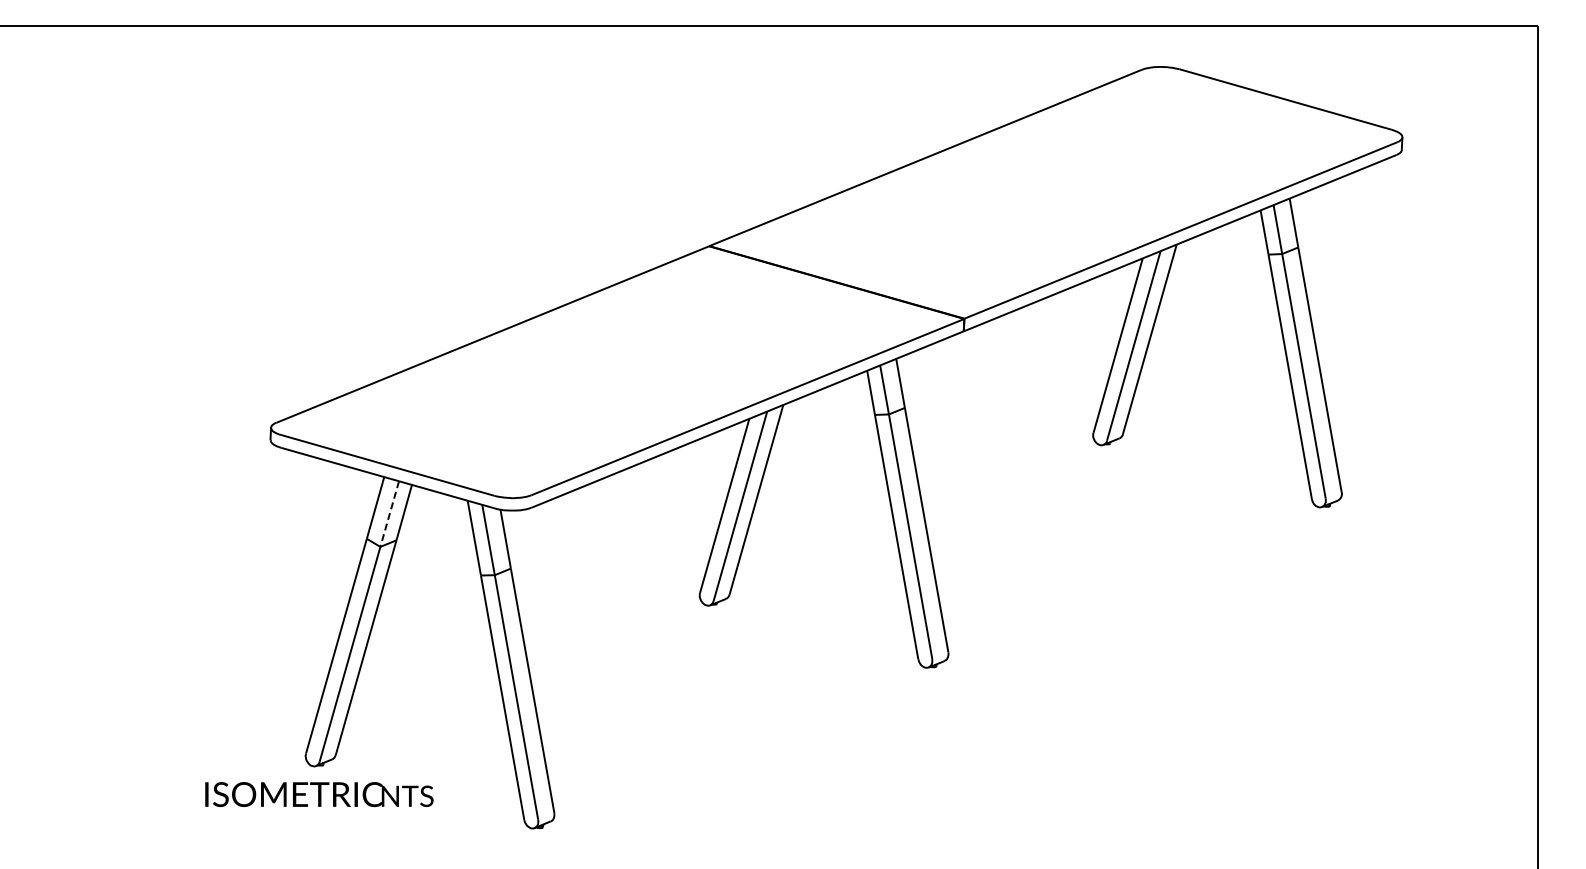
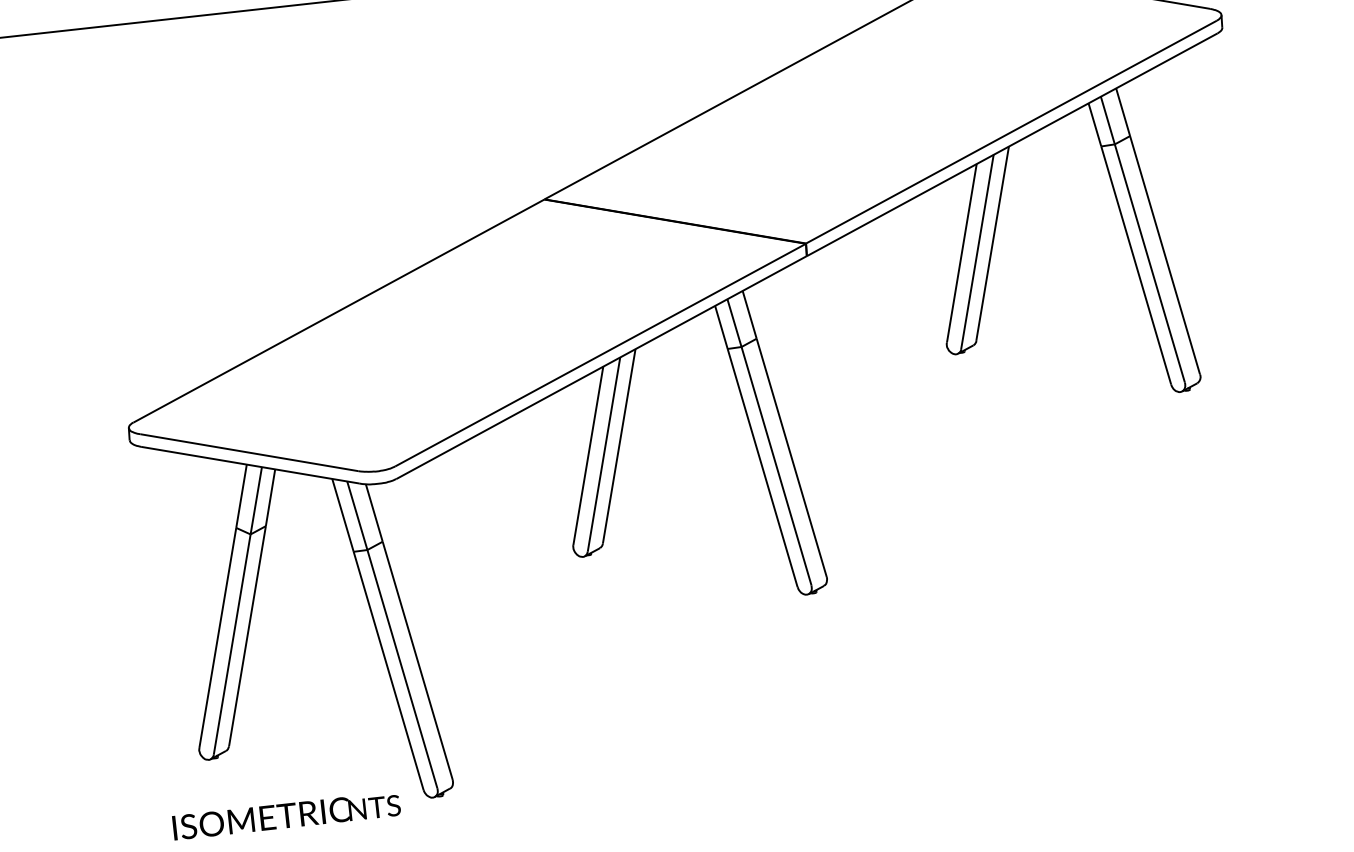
line: (389, 514) -> (256, 501), dashed -> solid
part: (319, 794) -> (286, 815), moved

